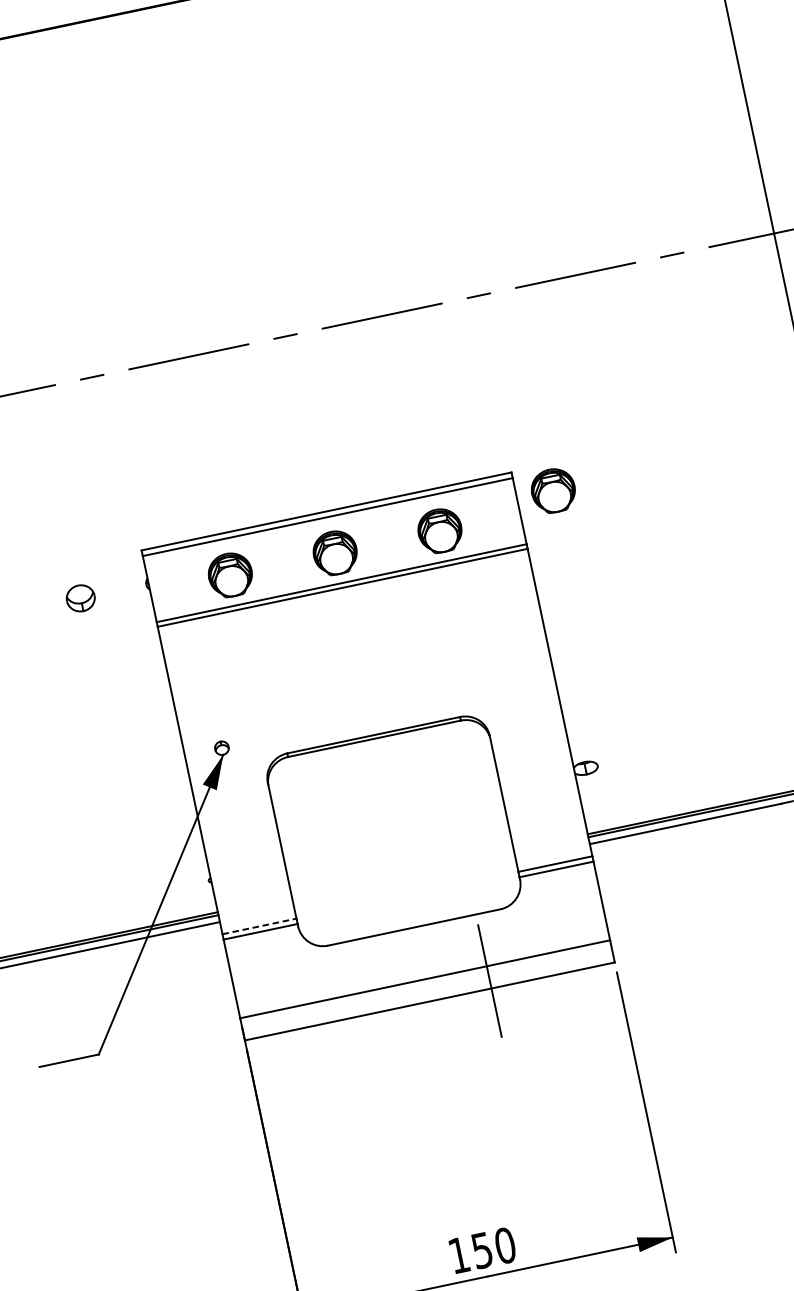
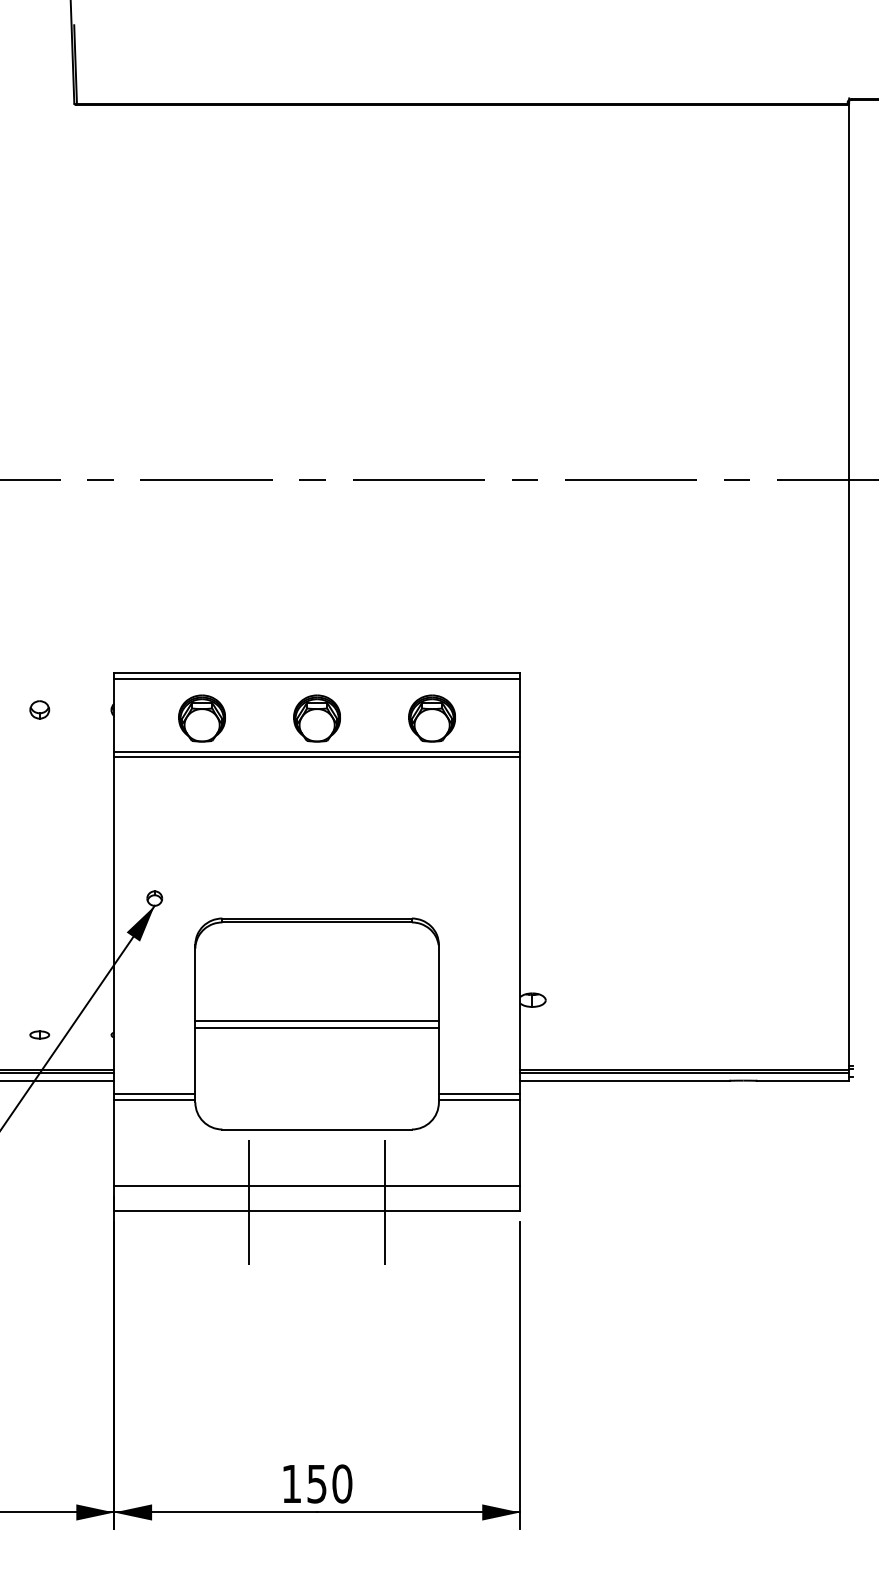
part: (552, 490) -> (559, 701), removed
part: (80, 598) -> (39, 709), size x0.62
line: (392, 829) -> (316, 1021), added
line: (394, 835) -> (316, 1028), added
part: (143, 894) -> (39, 1034), added
line: (259, 926) -> (154, 1094), dashed -> solid
line: (366, 1006) -> (249, 1202), added

